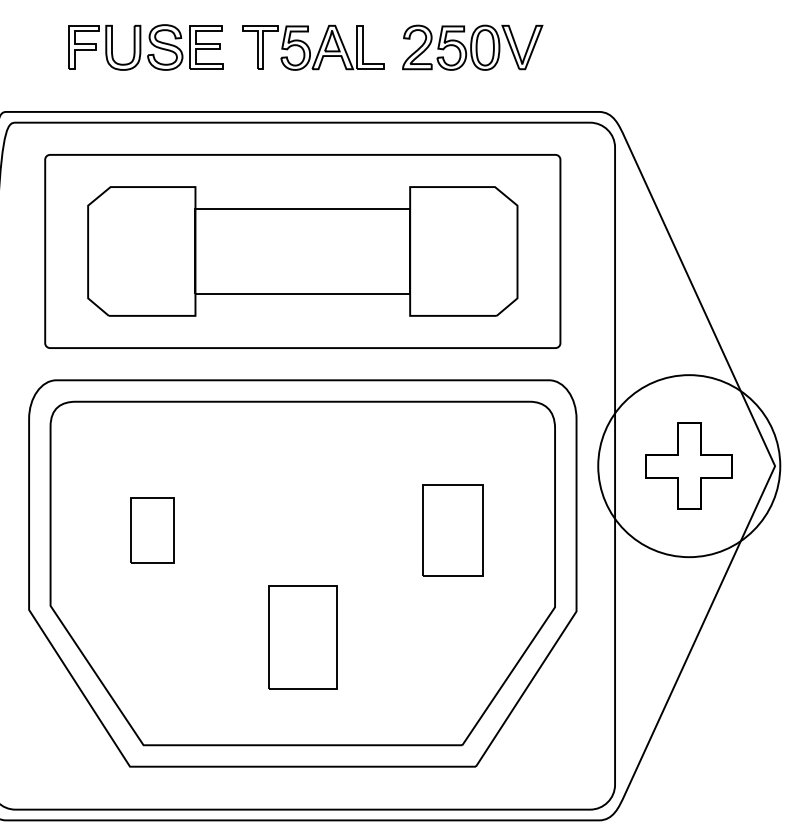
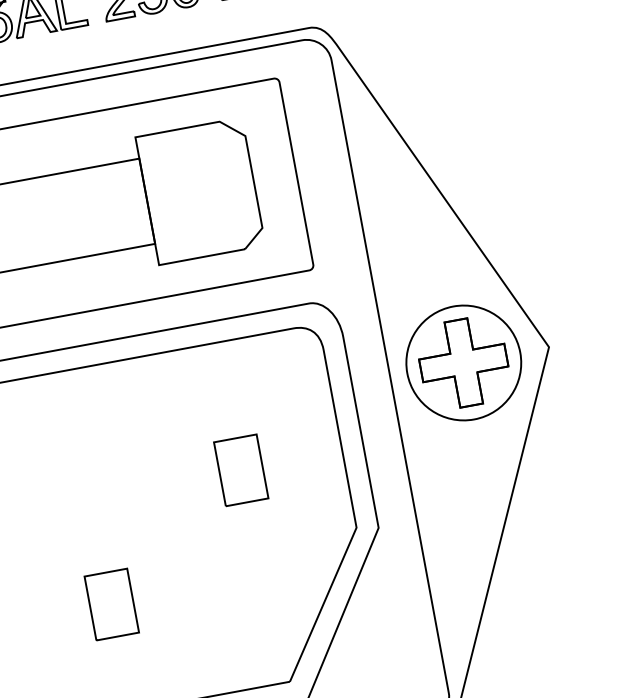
circle: (689, 466) -> (464, 363), size x0.62
part: (453, 530) -> (241, 470), size x0.71
part: (302, 637) -> (111, 604), size x0.62

